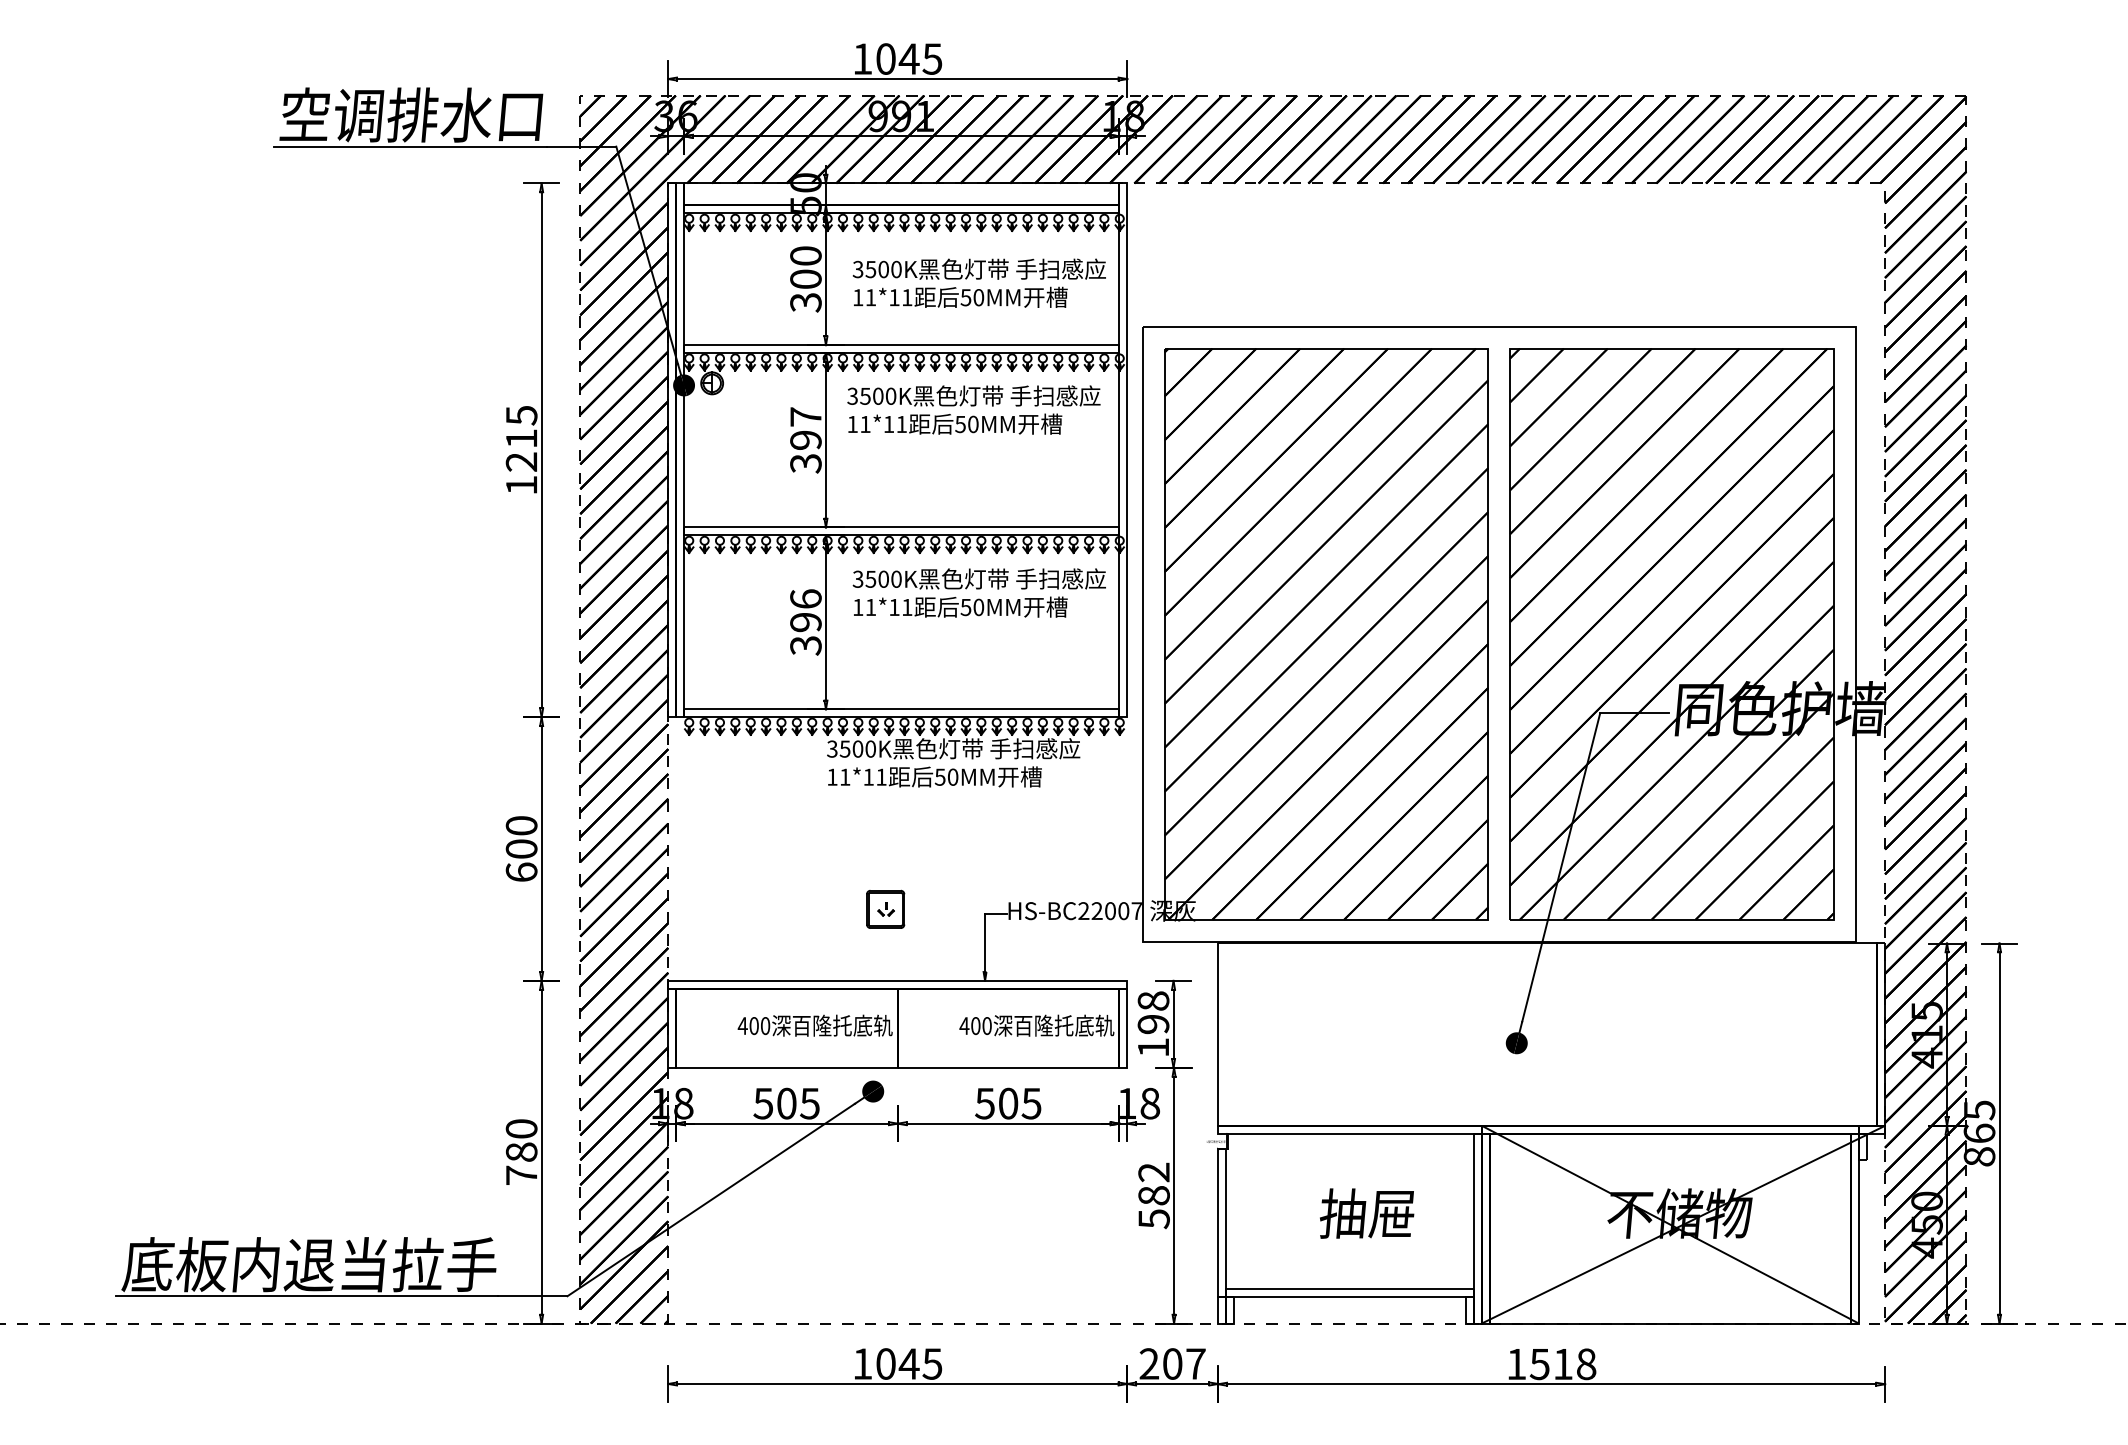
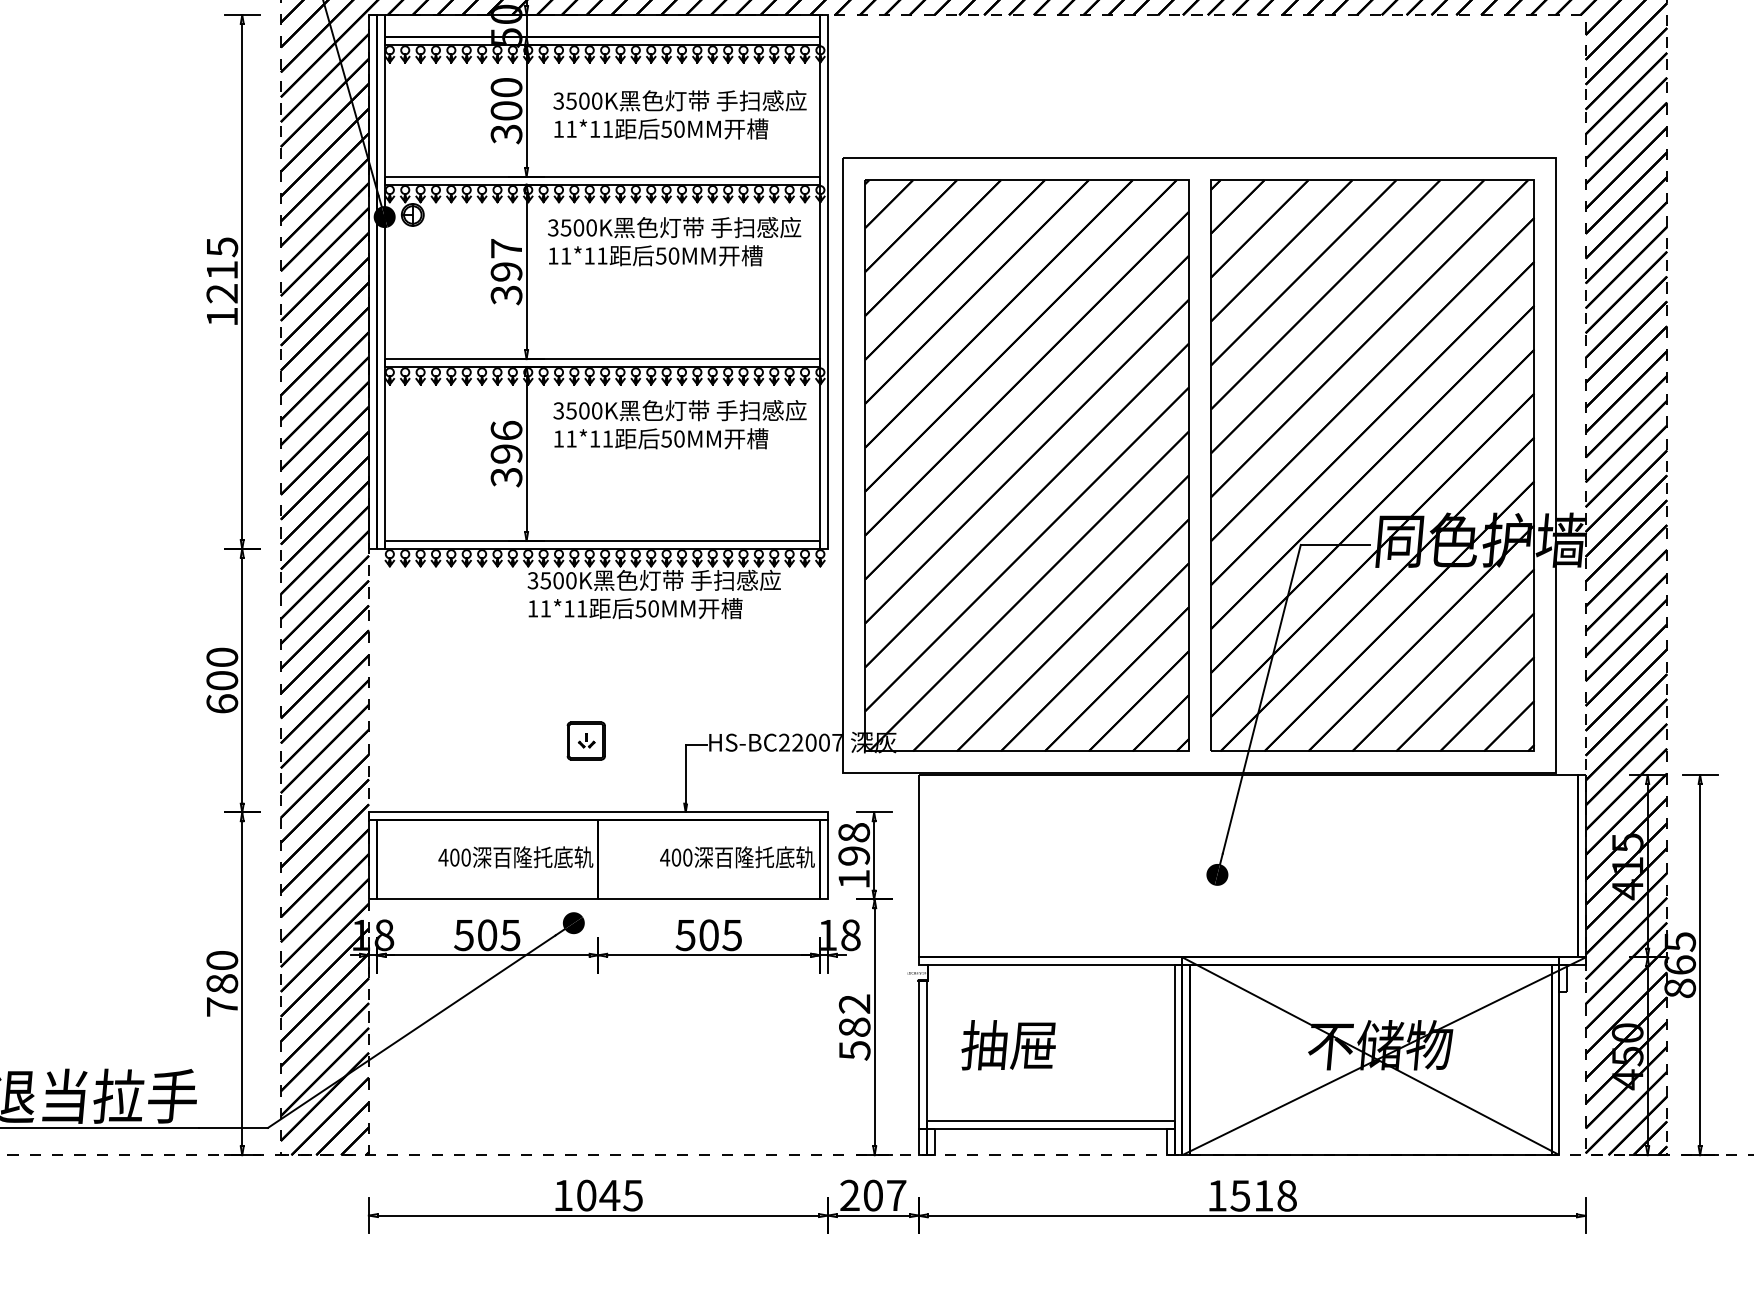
text: (1367, 1213) -> (1009, 1045), moved

